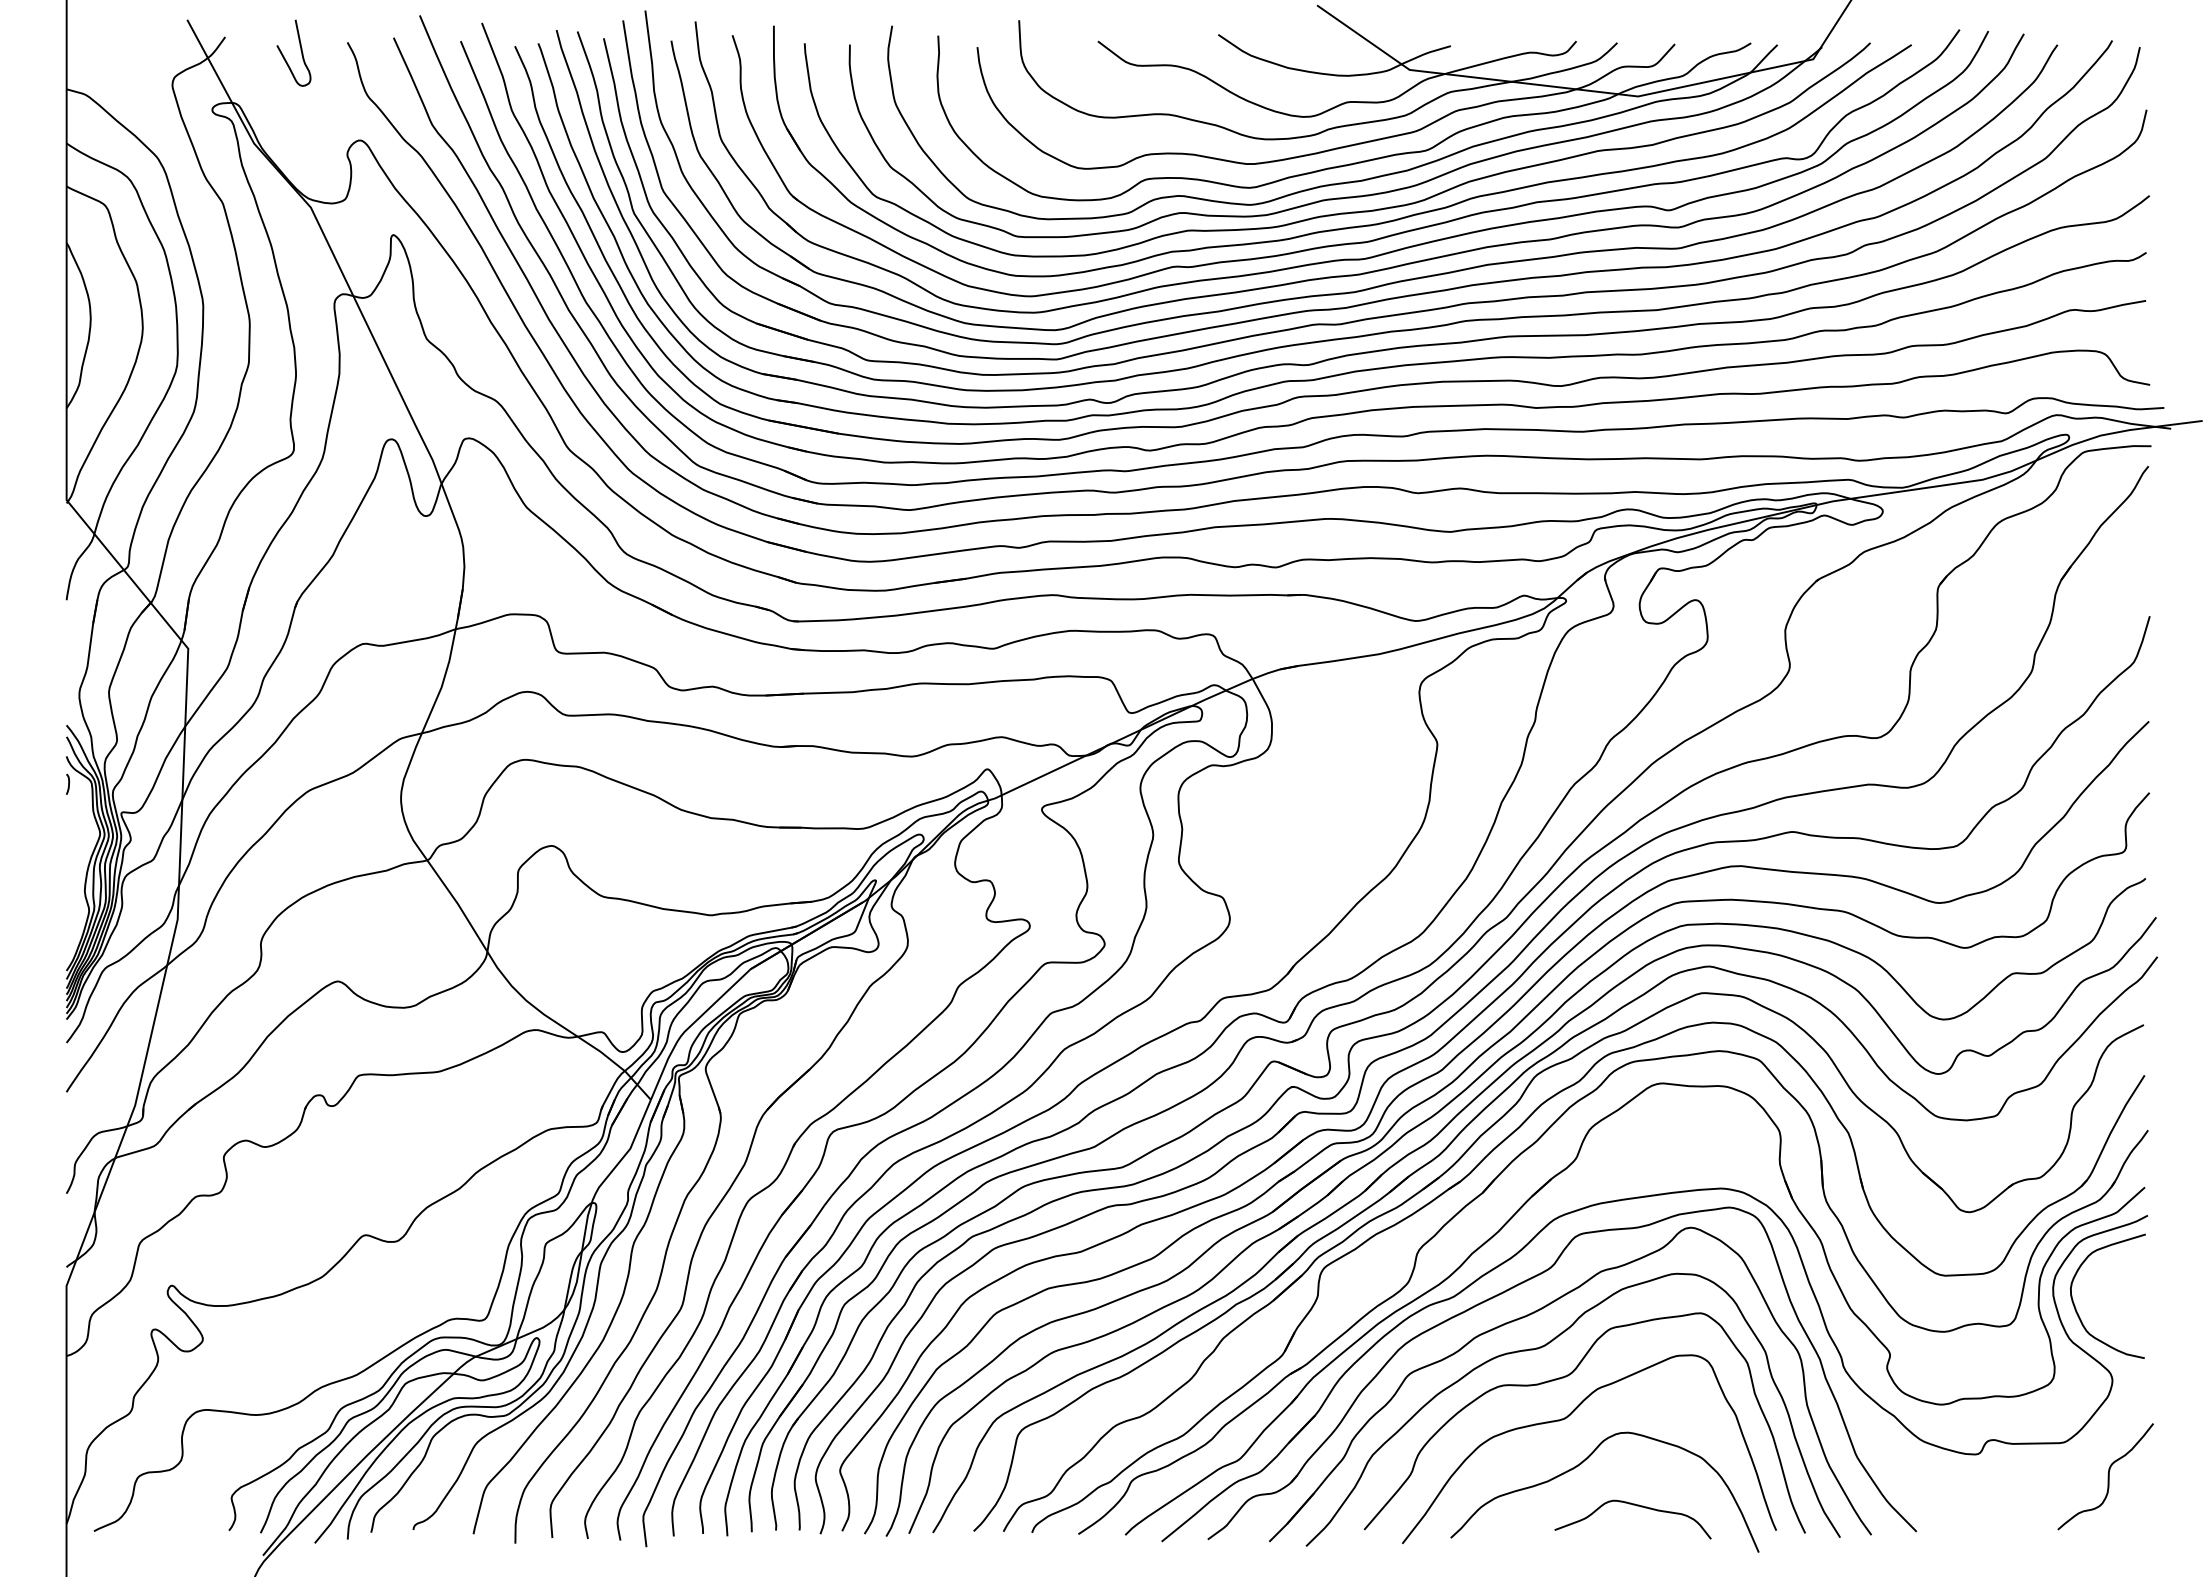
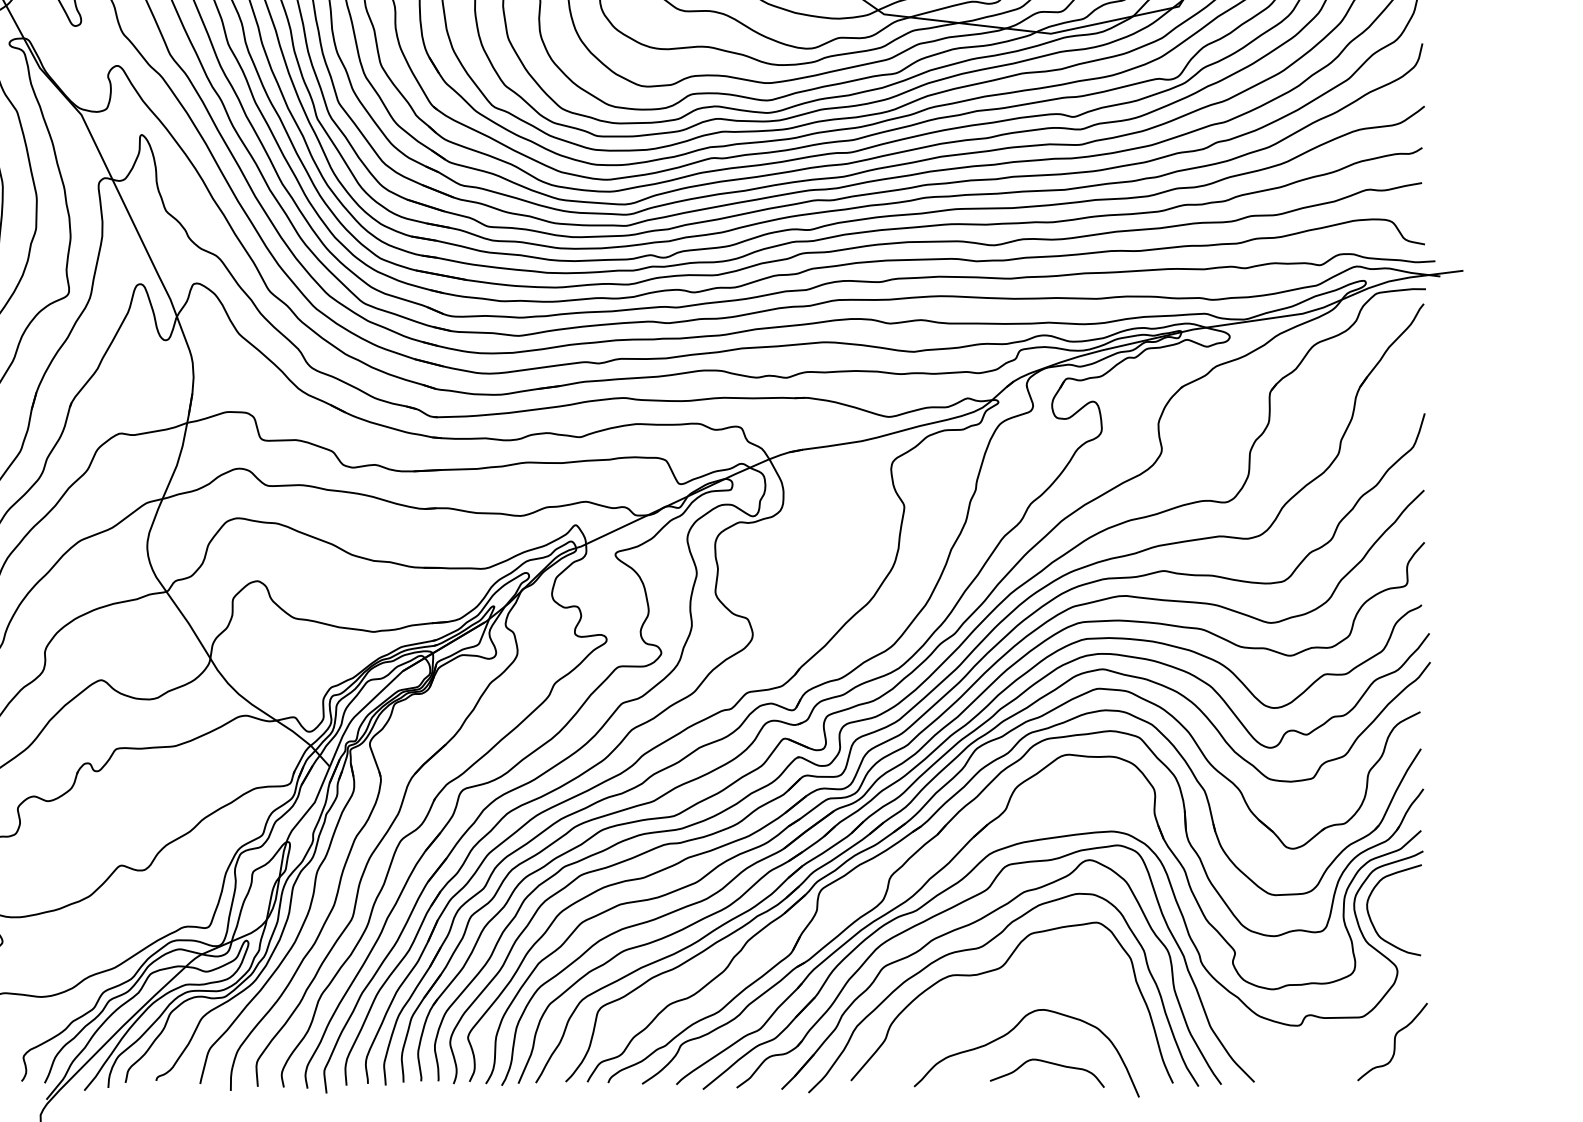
curve: (1568, 1417) -> (1000, 998), removed

